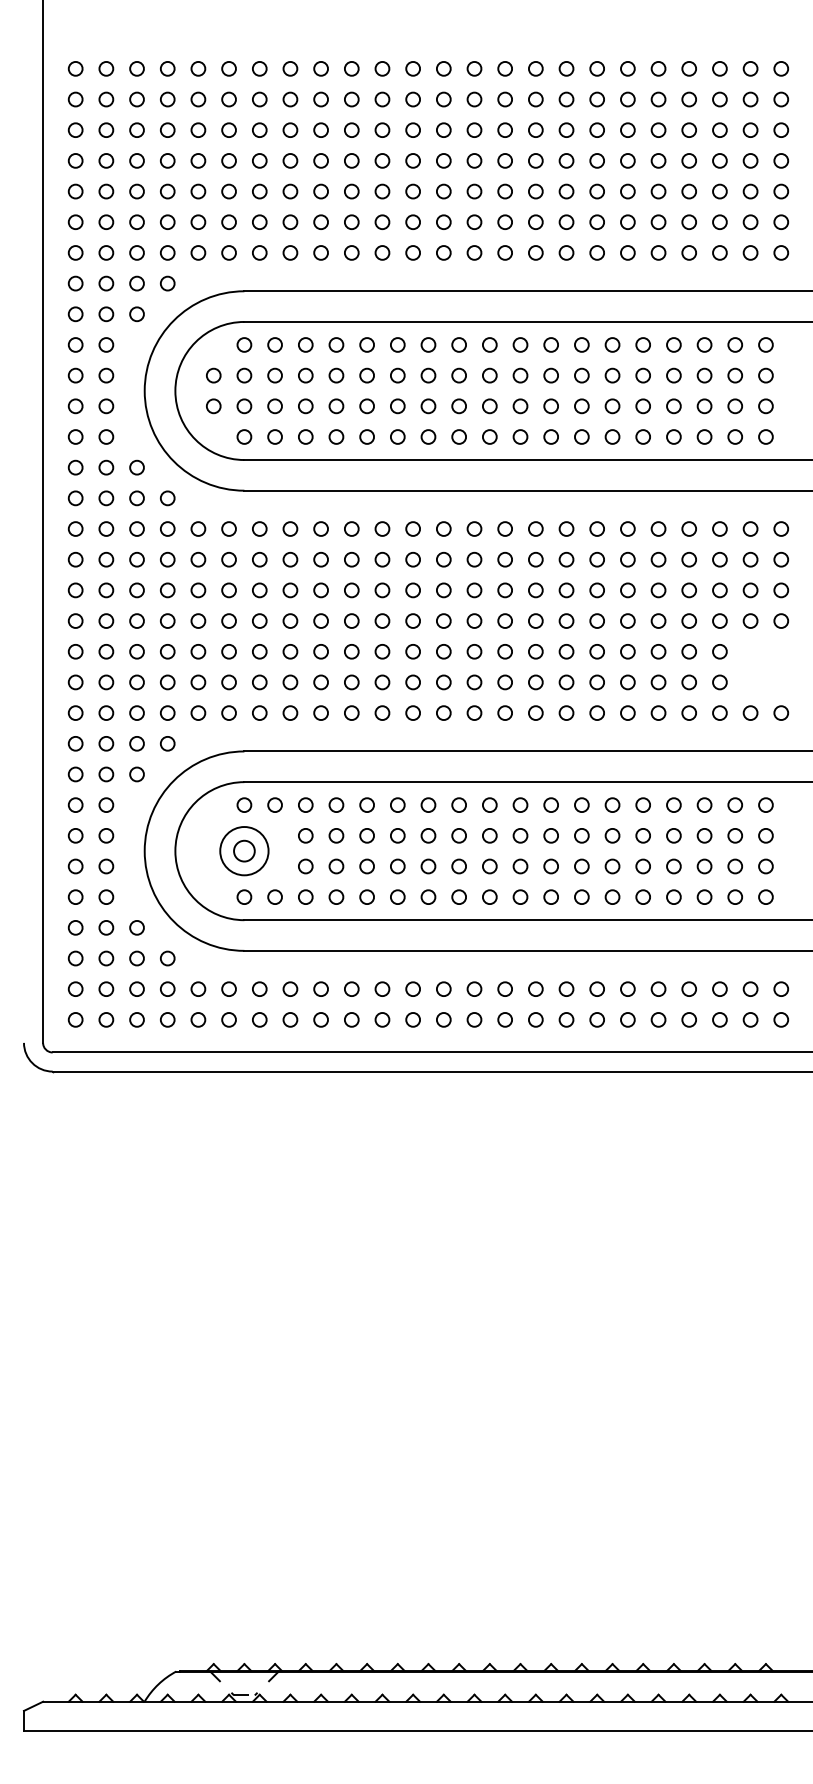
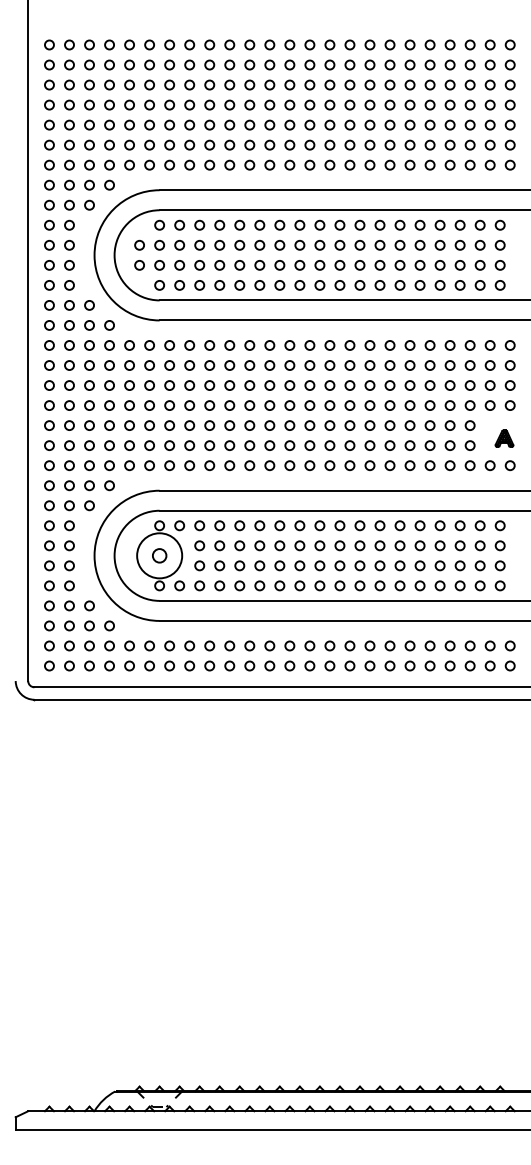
part: (772, 671) -> (504, 438), added
circle: (244, 850) -> (159, 555), size x1.43

